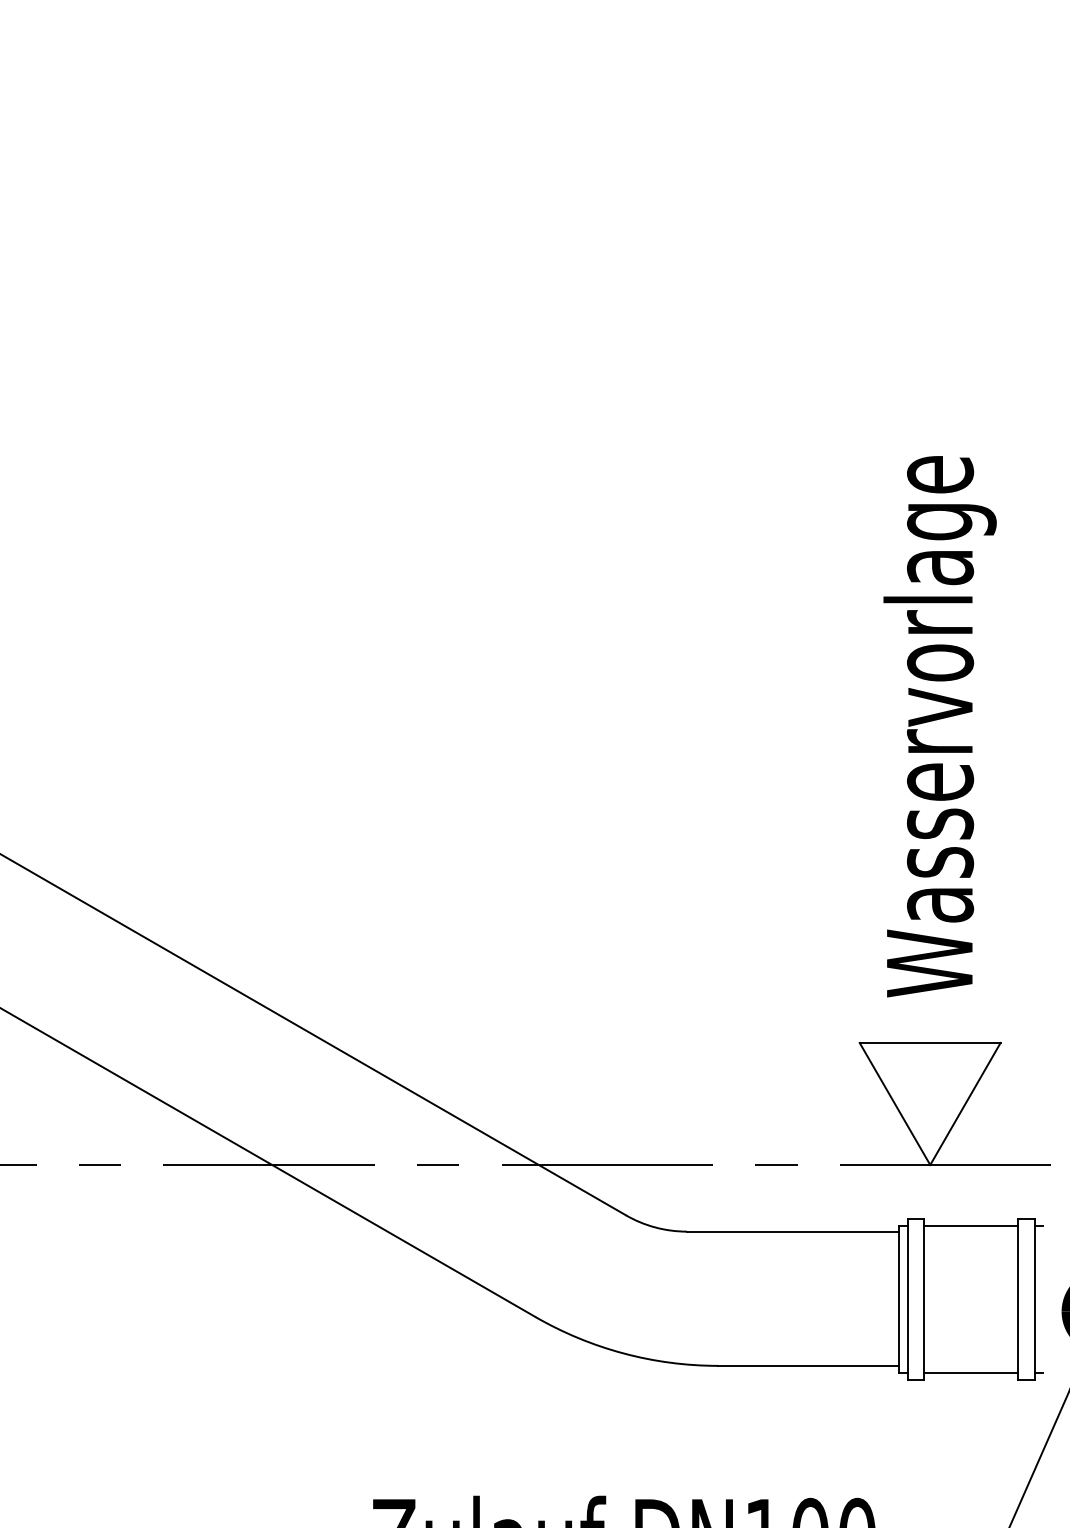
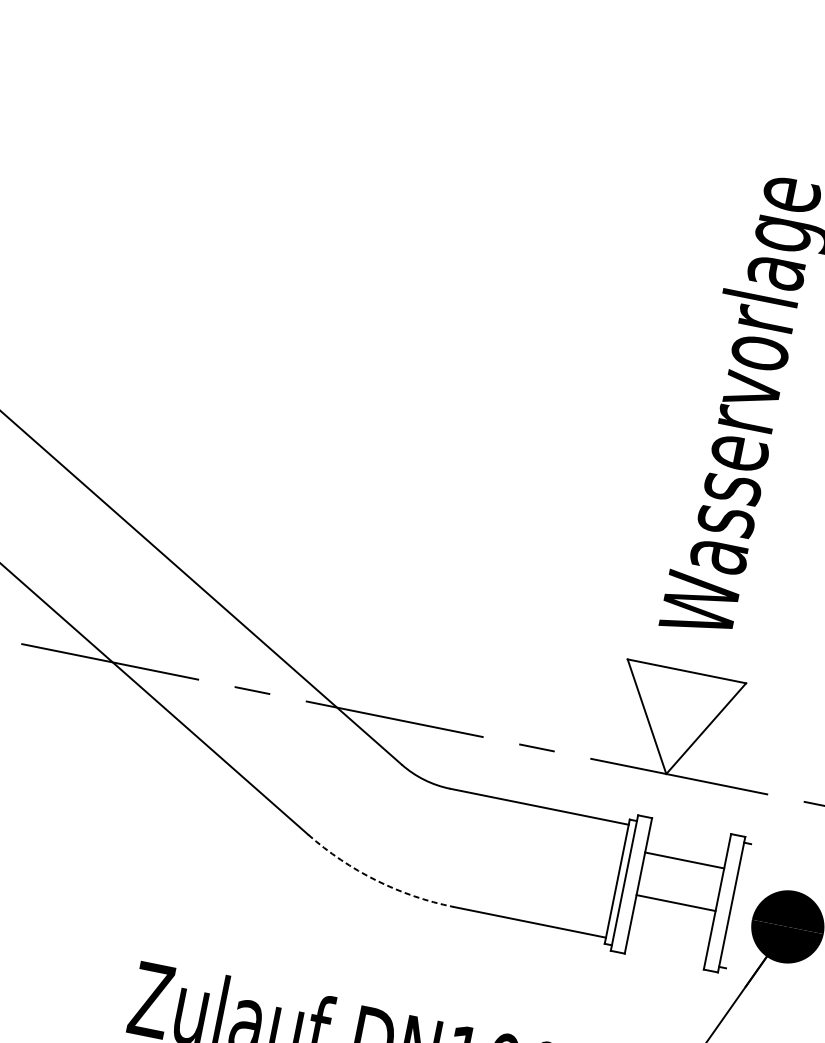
line: (971, 1225) -> (684, 860), moved
arc: (623, 1353) -> (376, 880), solid -> dashed
line: (971, 1373) -> (676, 903), moved

